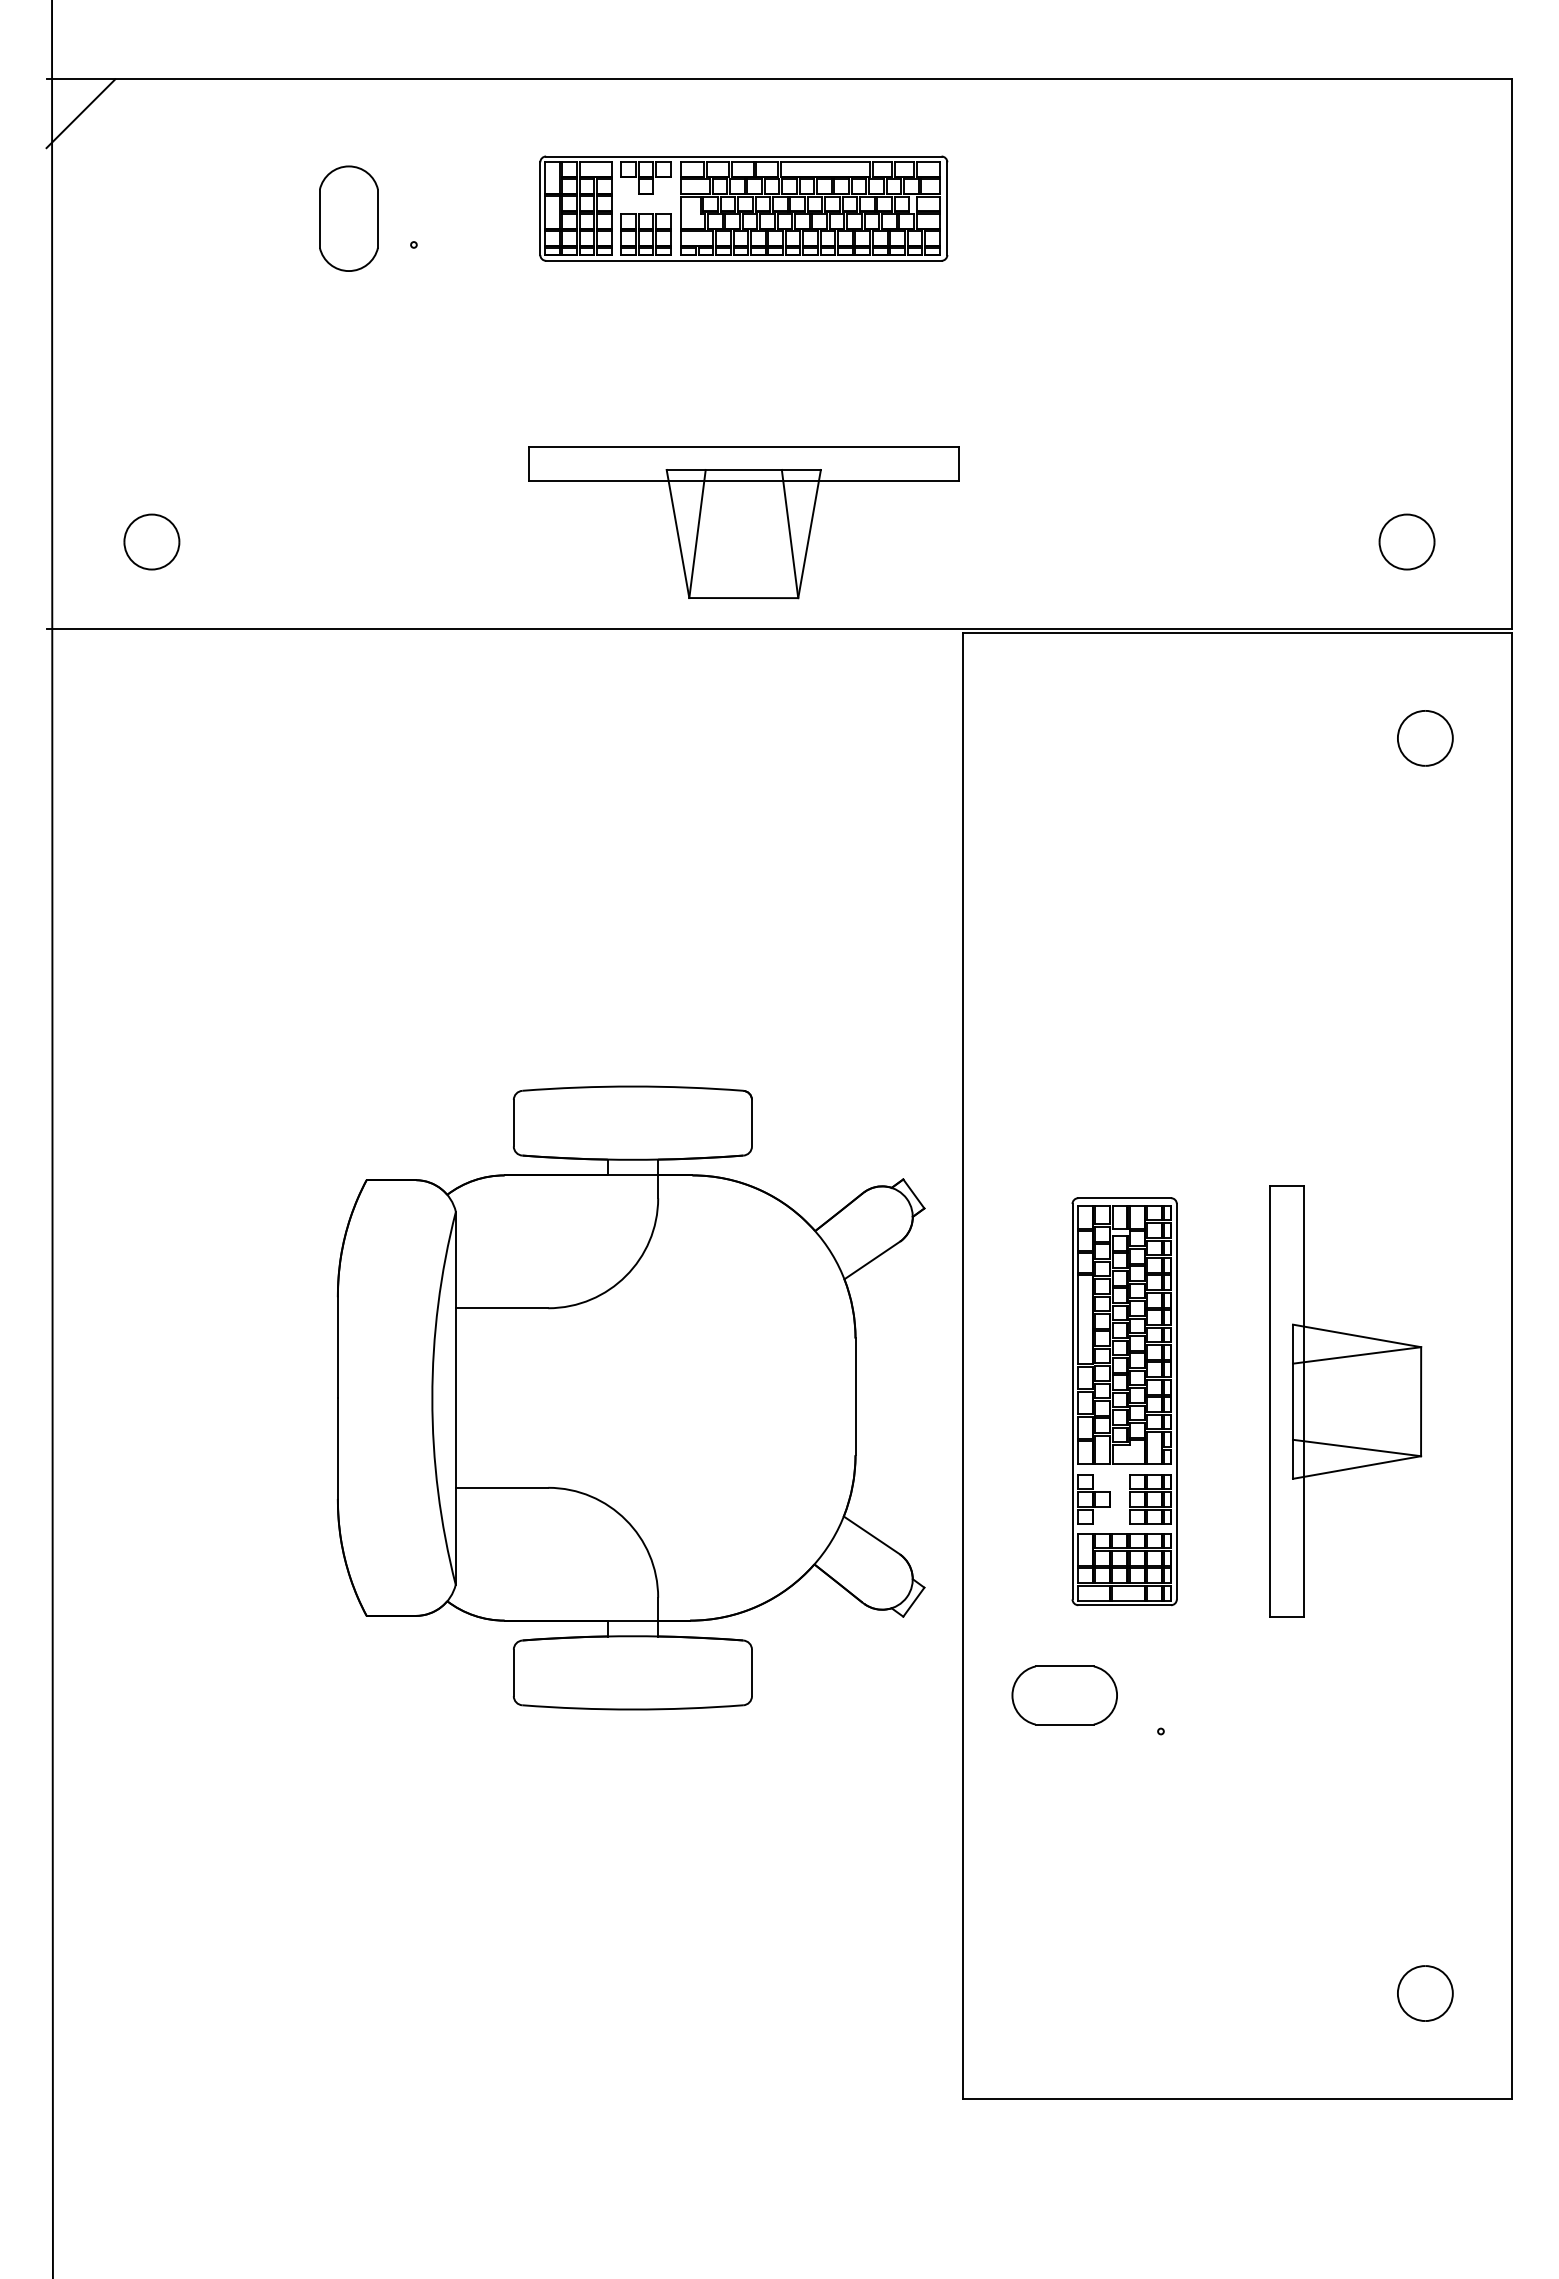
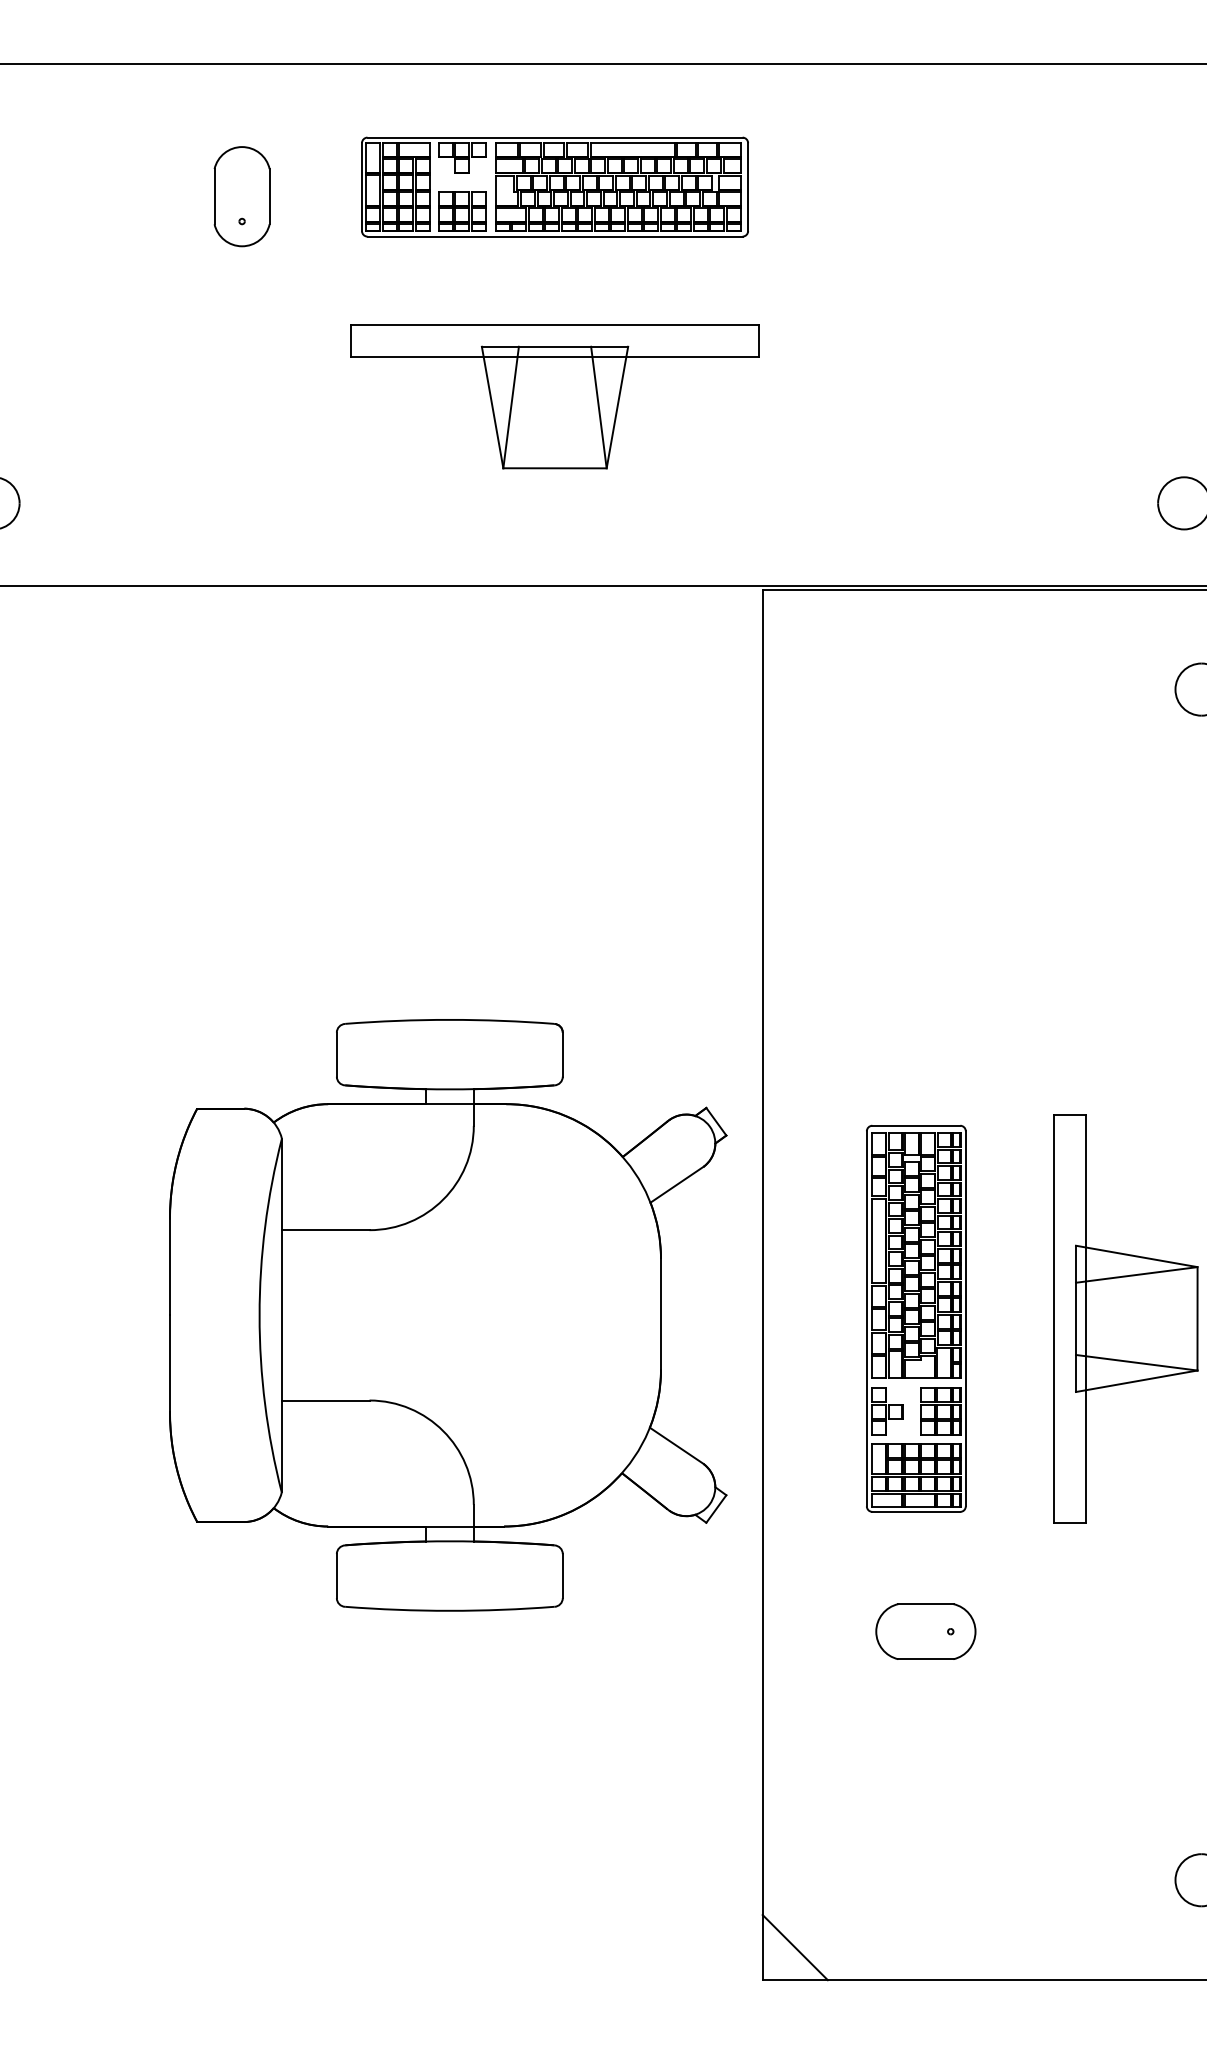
part: (348, 218) -> (241, 196), moved
part: (743, 522) -> (554, 396), moved
part: (1064, 1695) -> (925, 1631), moved
line: (996, 2064) -> (794, 1947), added

